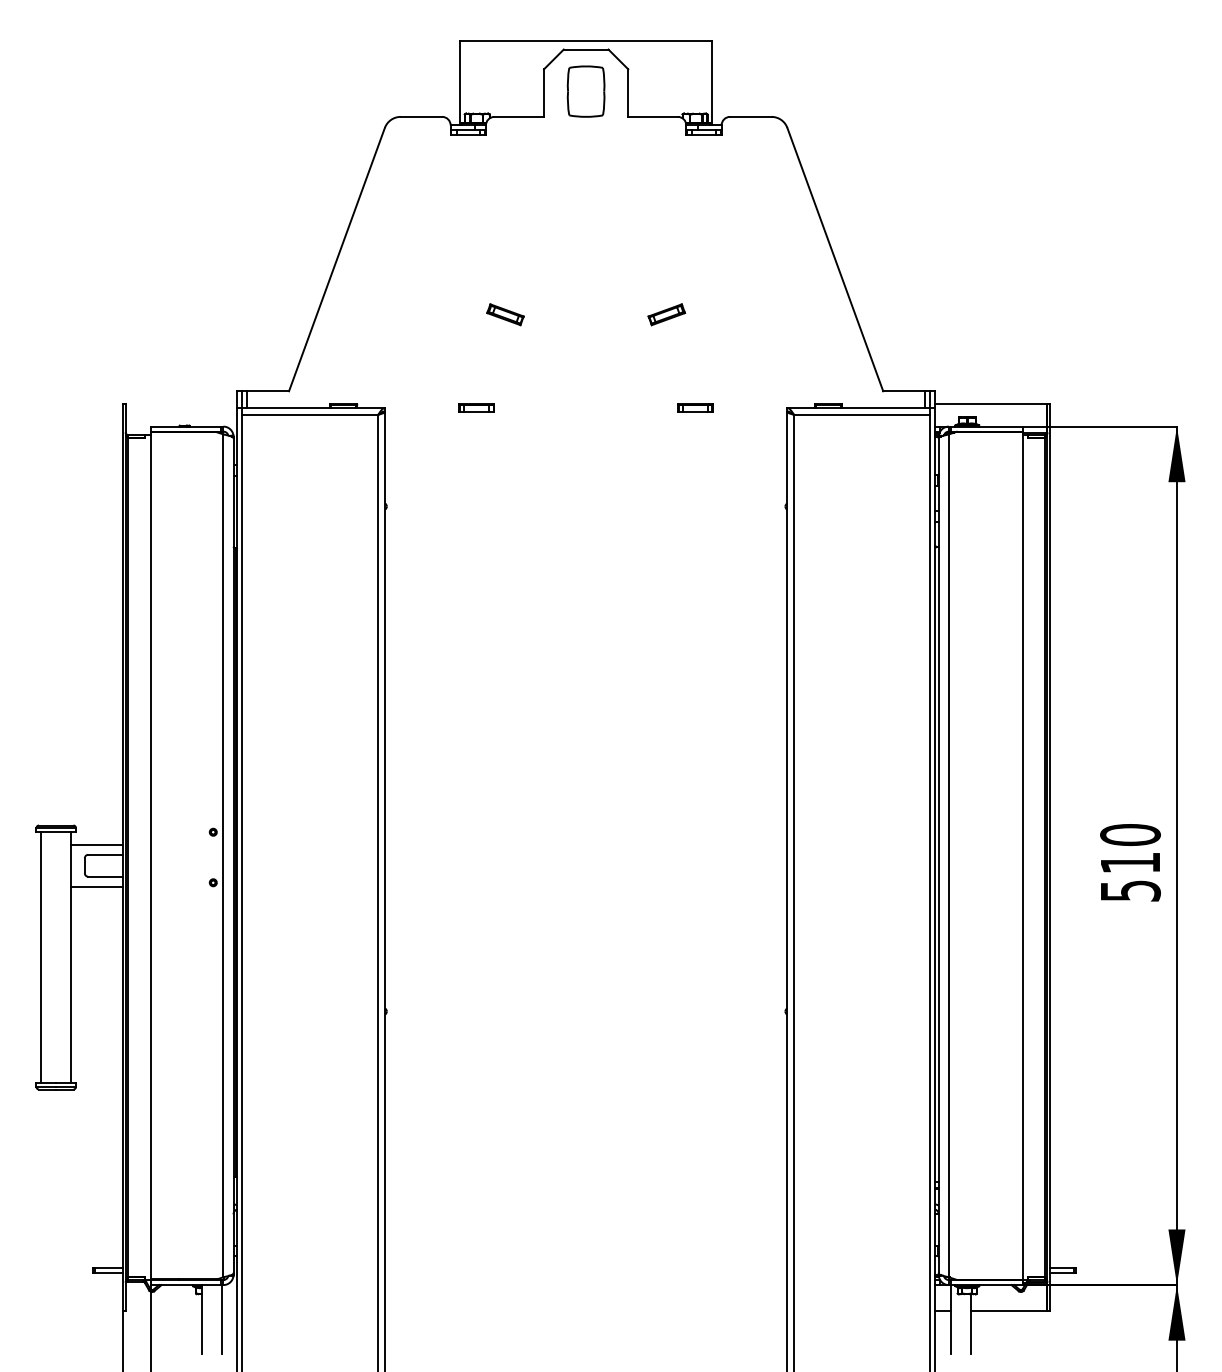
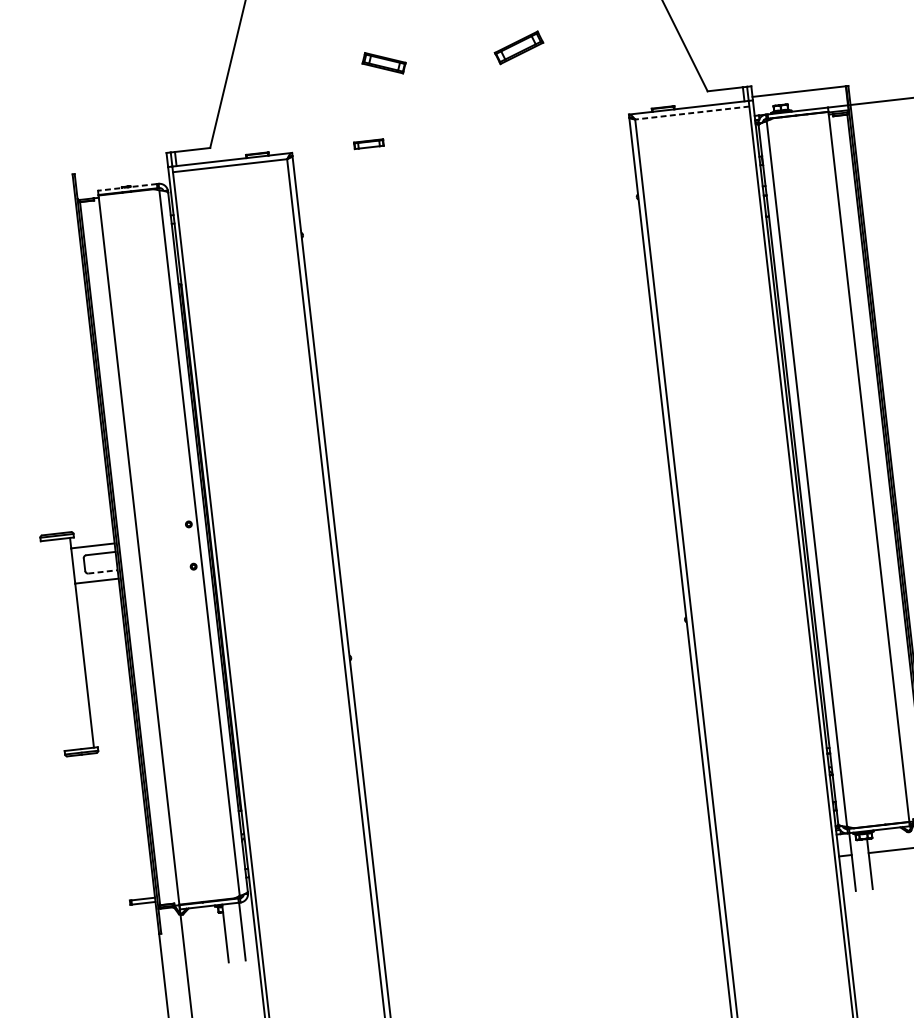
part: (505, 314) -> (384, 63), size x1.4
part: (666, 314) -> (518, 47), size x1.6
part: (695, 407) -> (552, 122), removed
line: (861, 414) -> (691, 112), solid -> dashed
line: (185, 426) -> (126, 187), solid -> dashed
line: (105, 876) -> (102, 571), solid -> dashed
line: (41, 957) -> (56, 645), removed

